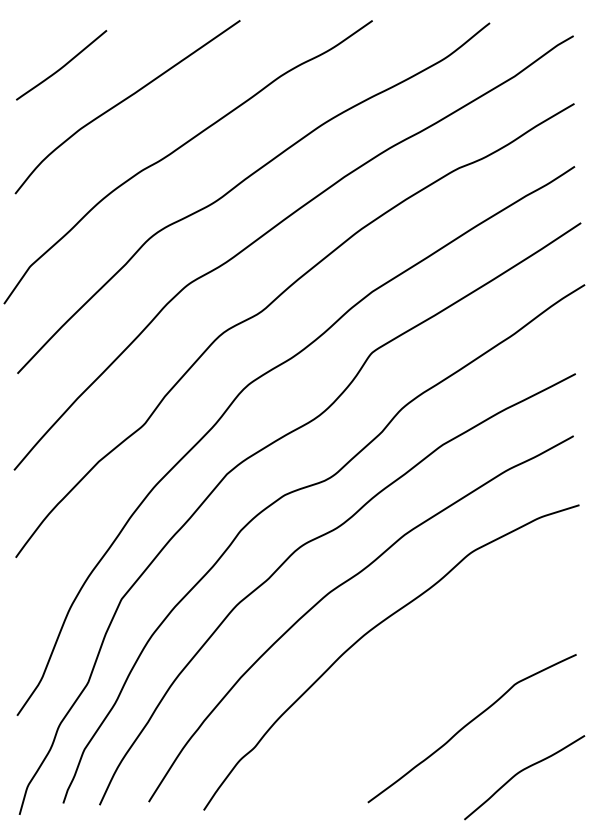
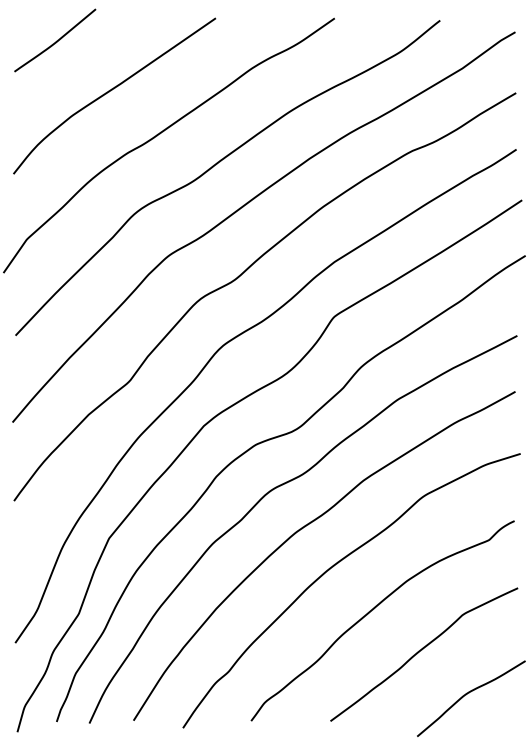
curve: (61, 66) -> (55, 41), moved
curve: (416, 678) -> (374, 609), added

